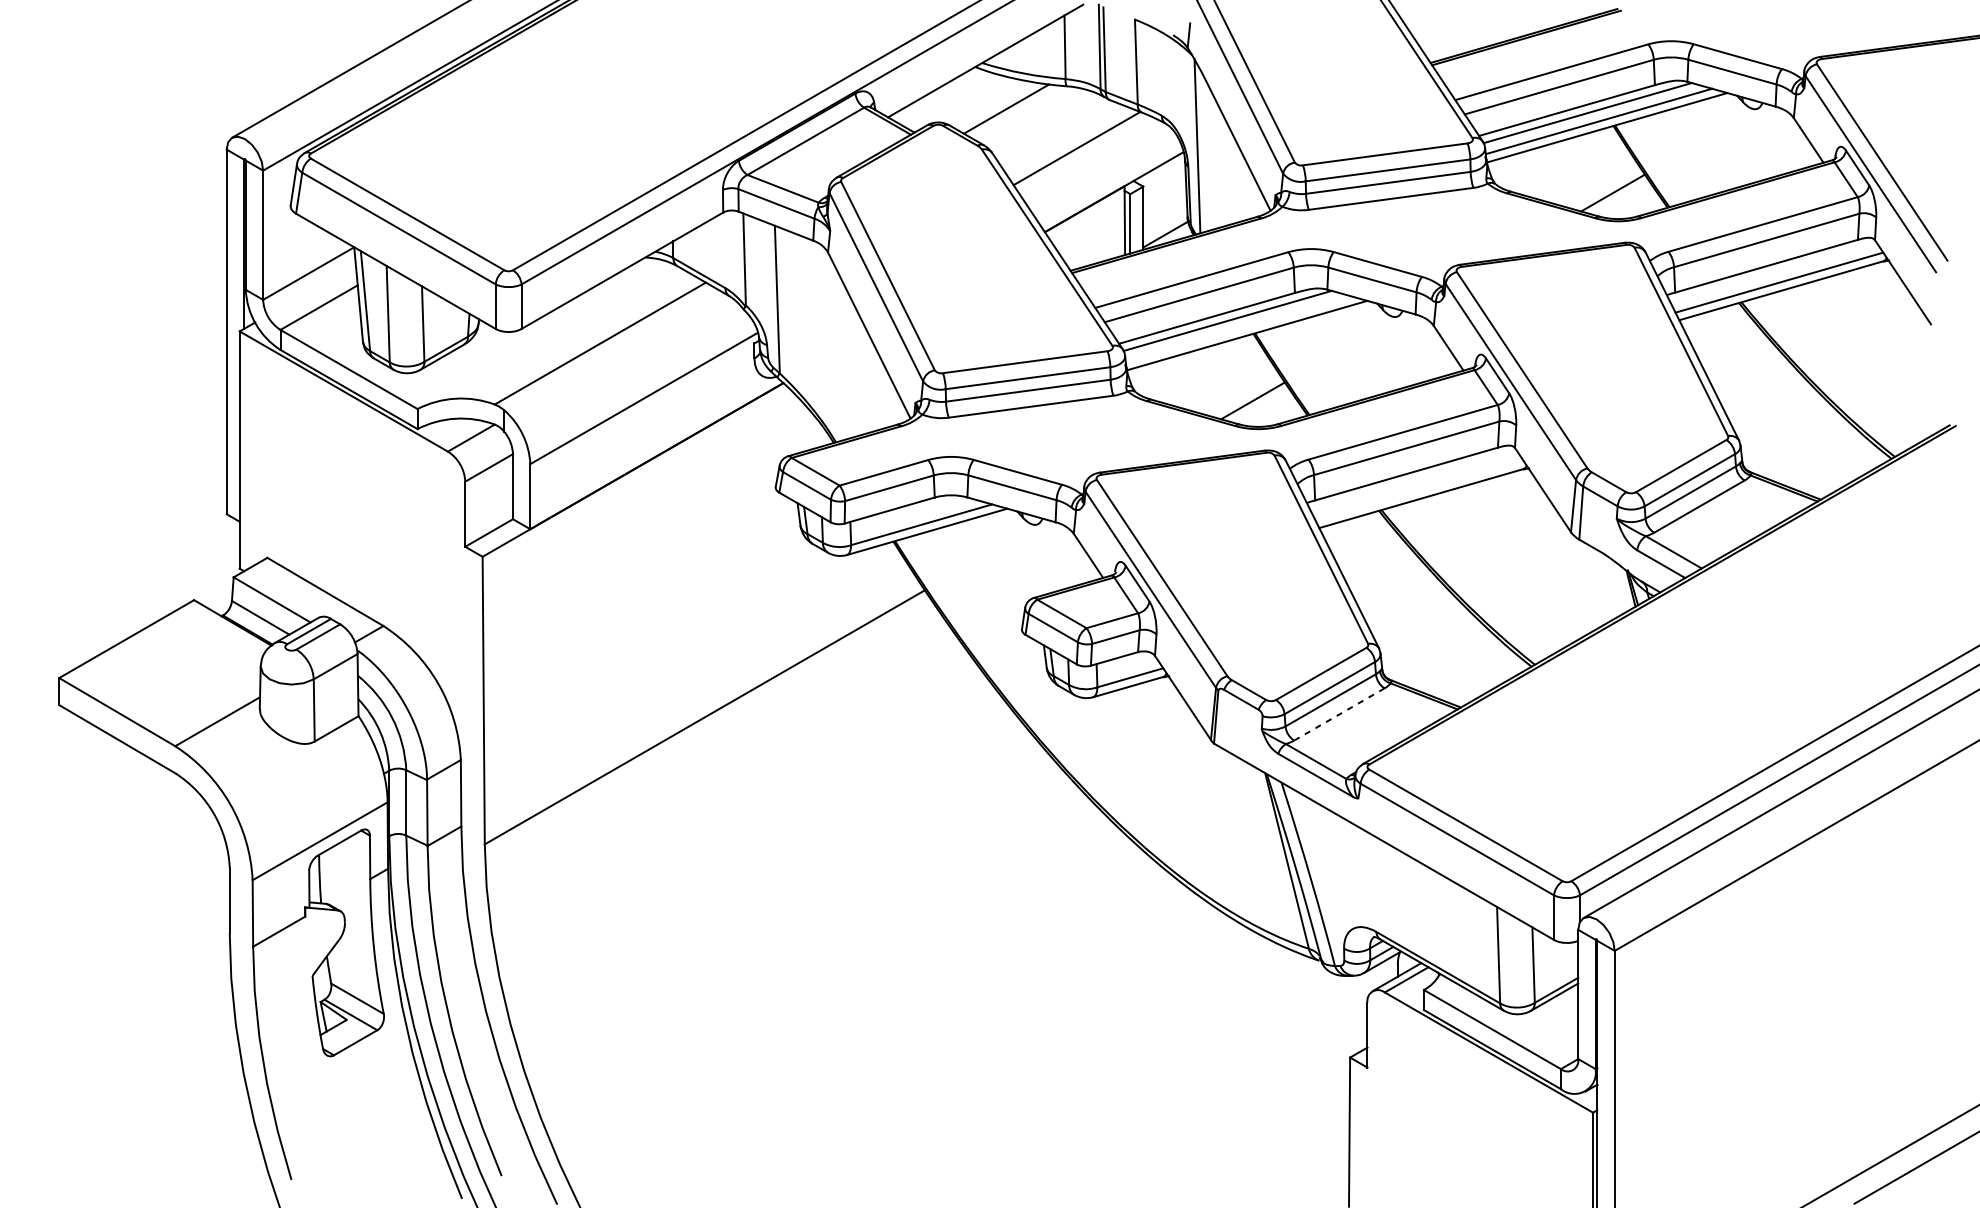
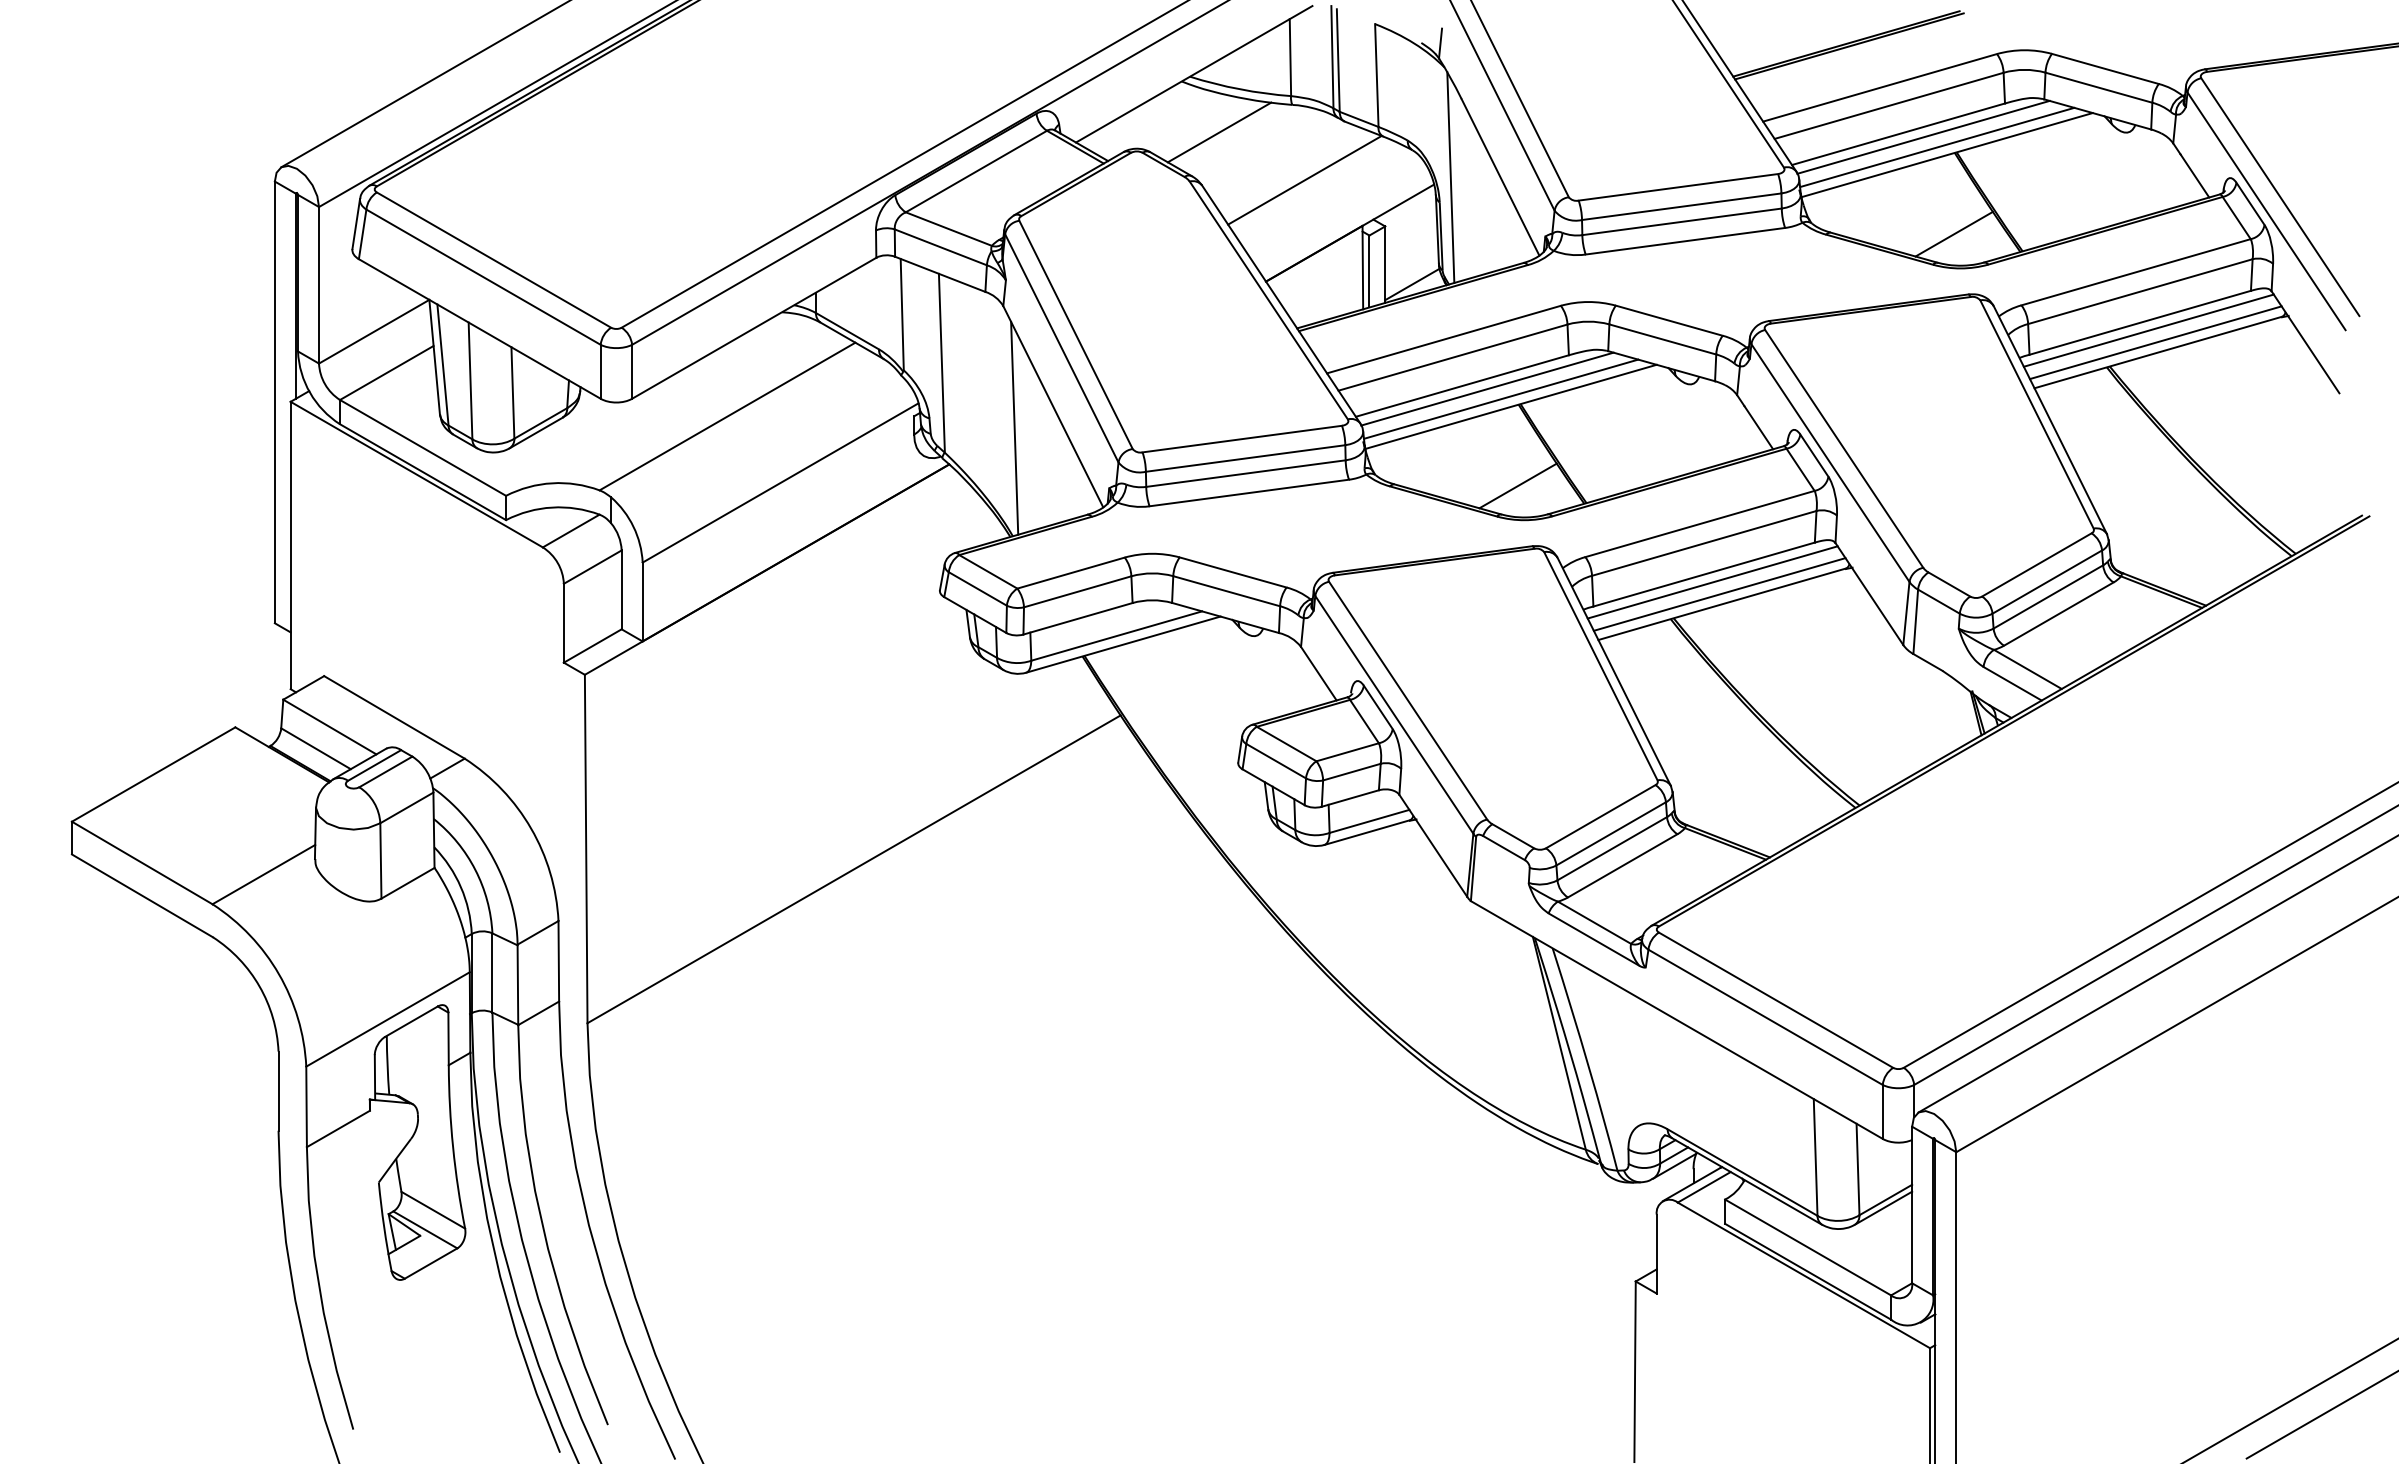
line: (1773, 272) -> (2148, 330), added
line: (1238, 328) -> (1500, 398), added
line: (837, 352) -> (1014, 427), added
line: (1413, 480) -> (1712, 582), added
line: (1419, 490) -> (1719, 594), added
line: (1339, 715) -> (1622, 866), dashed -> solid

